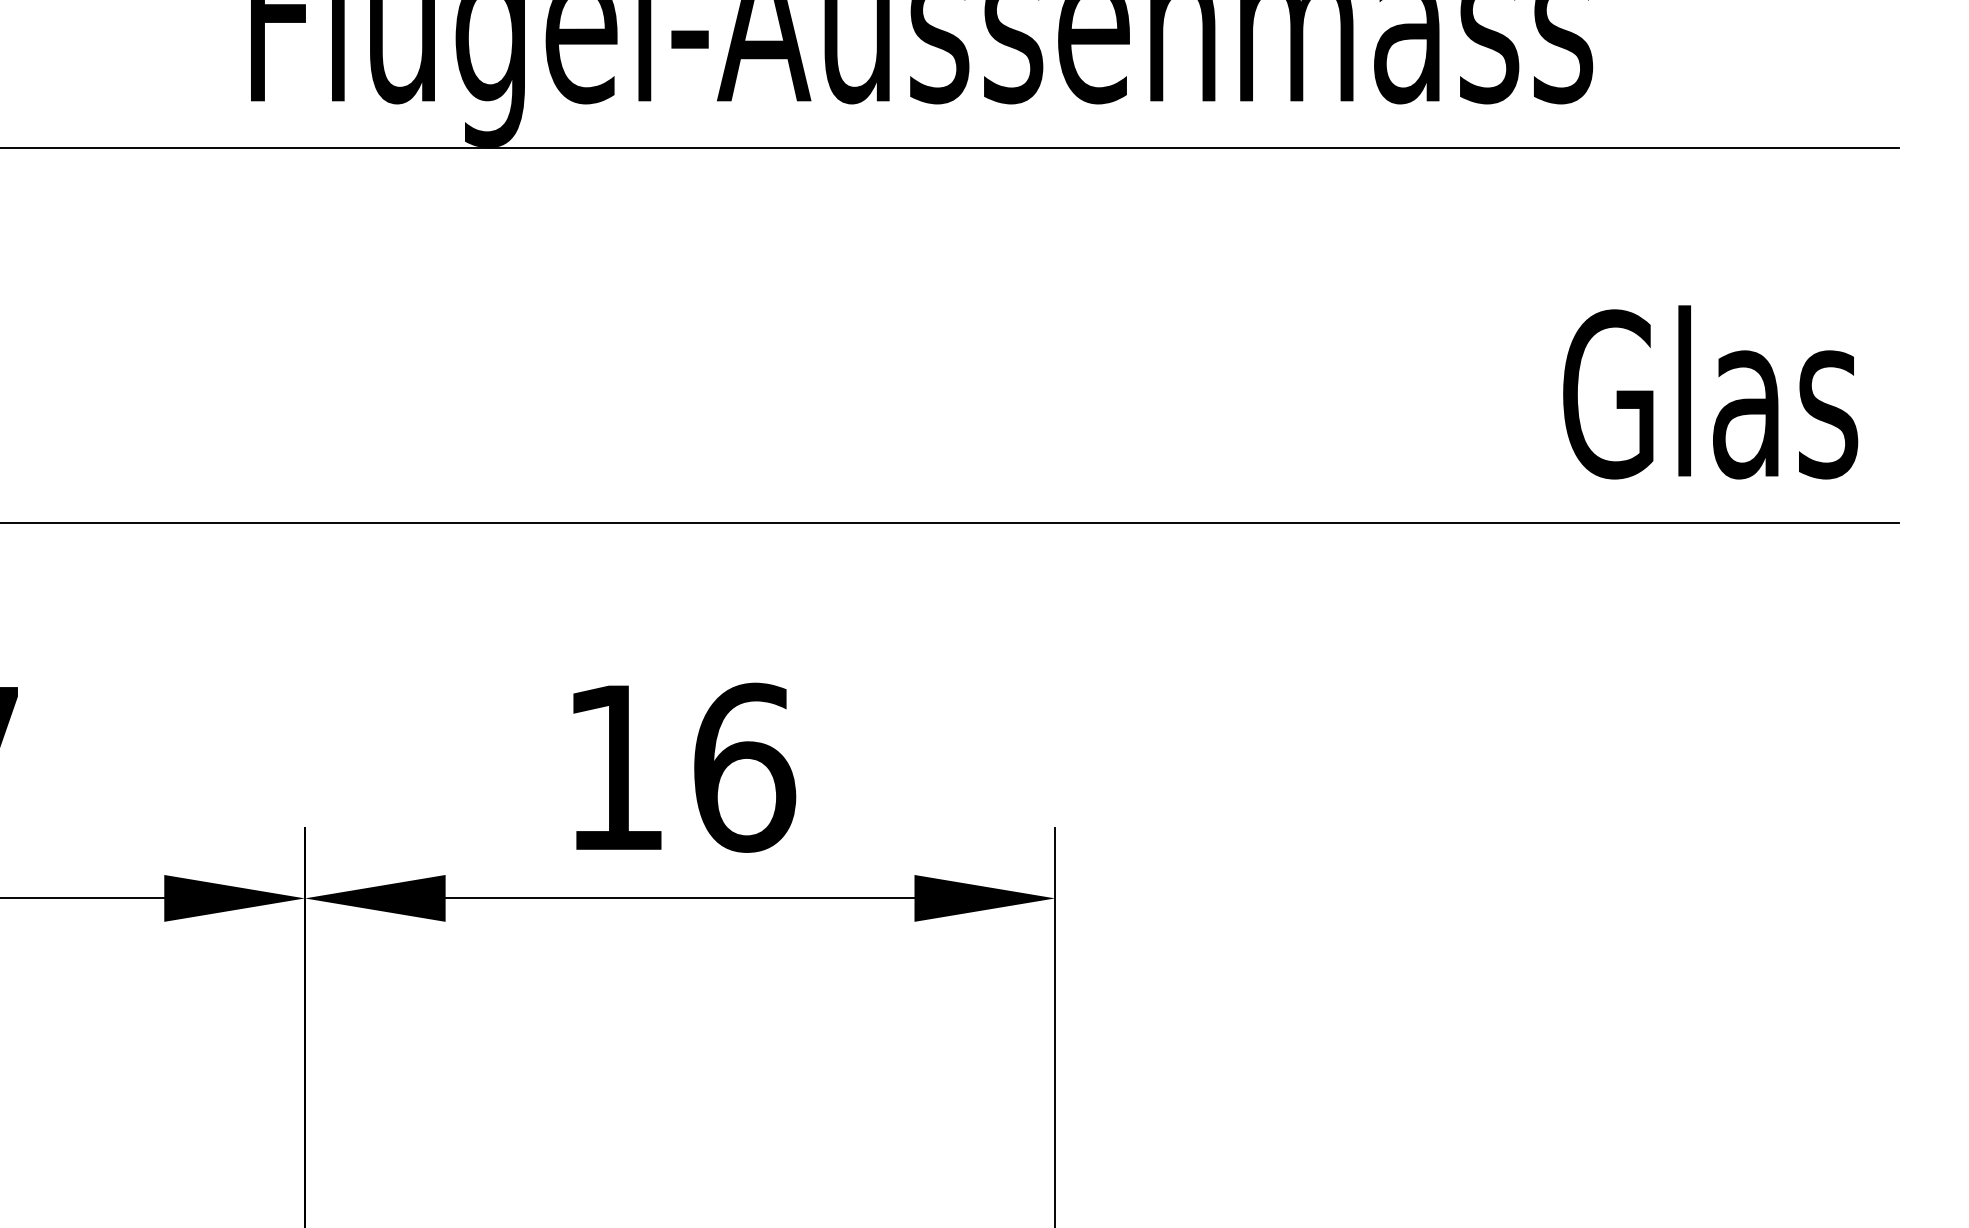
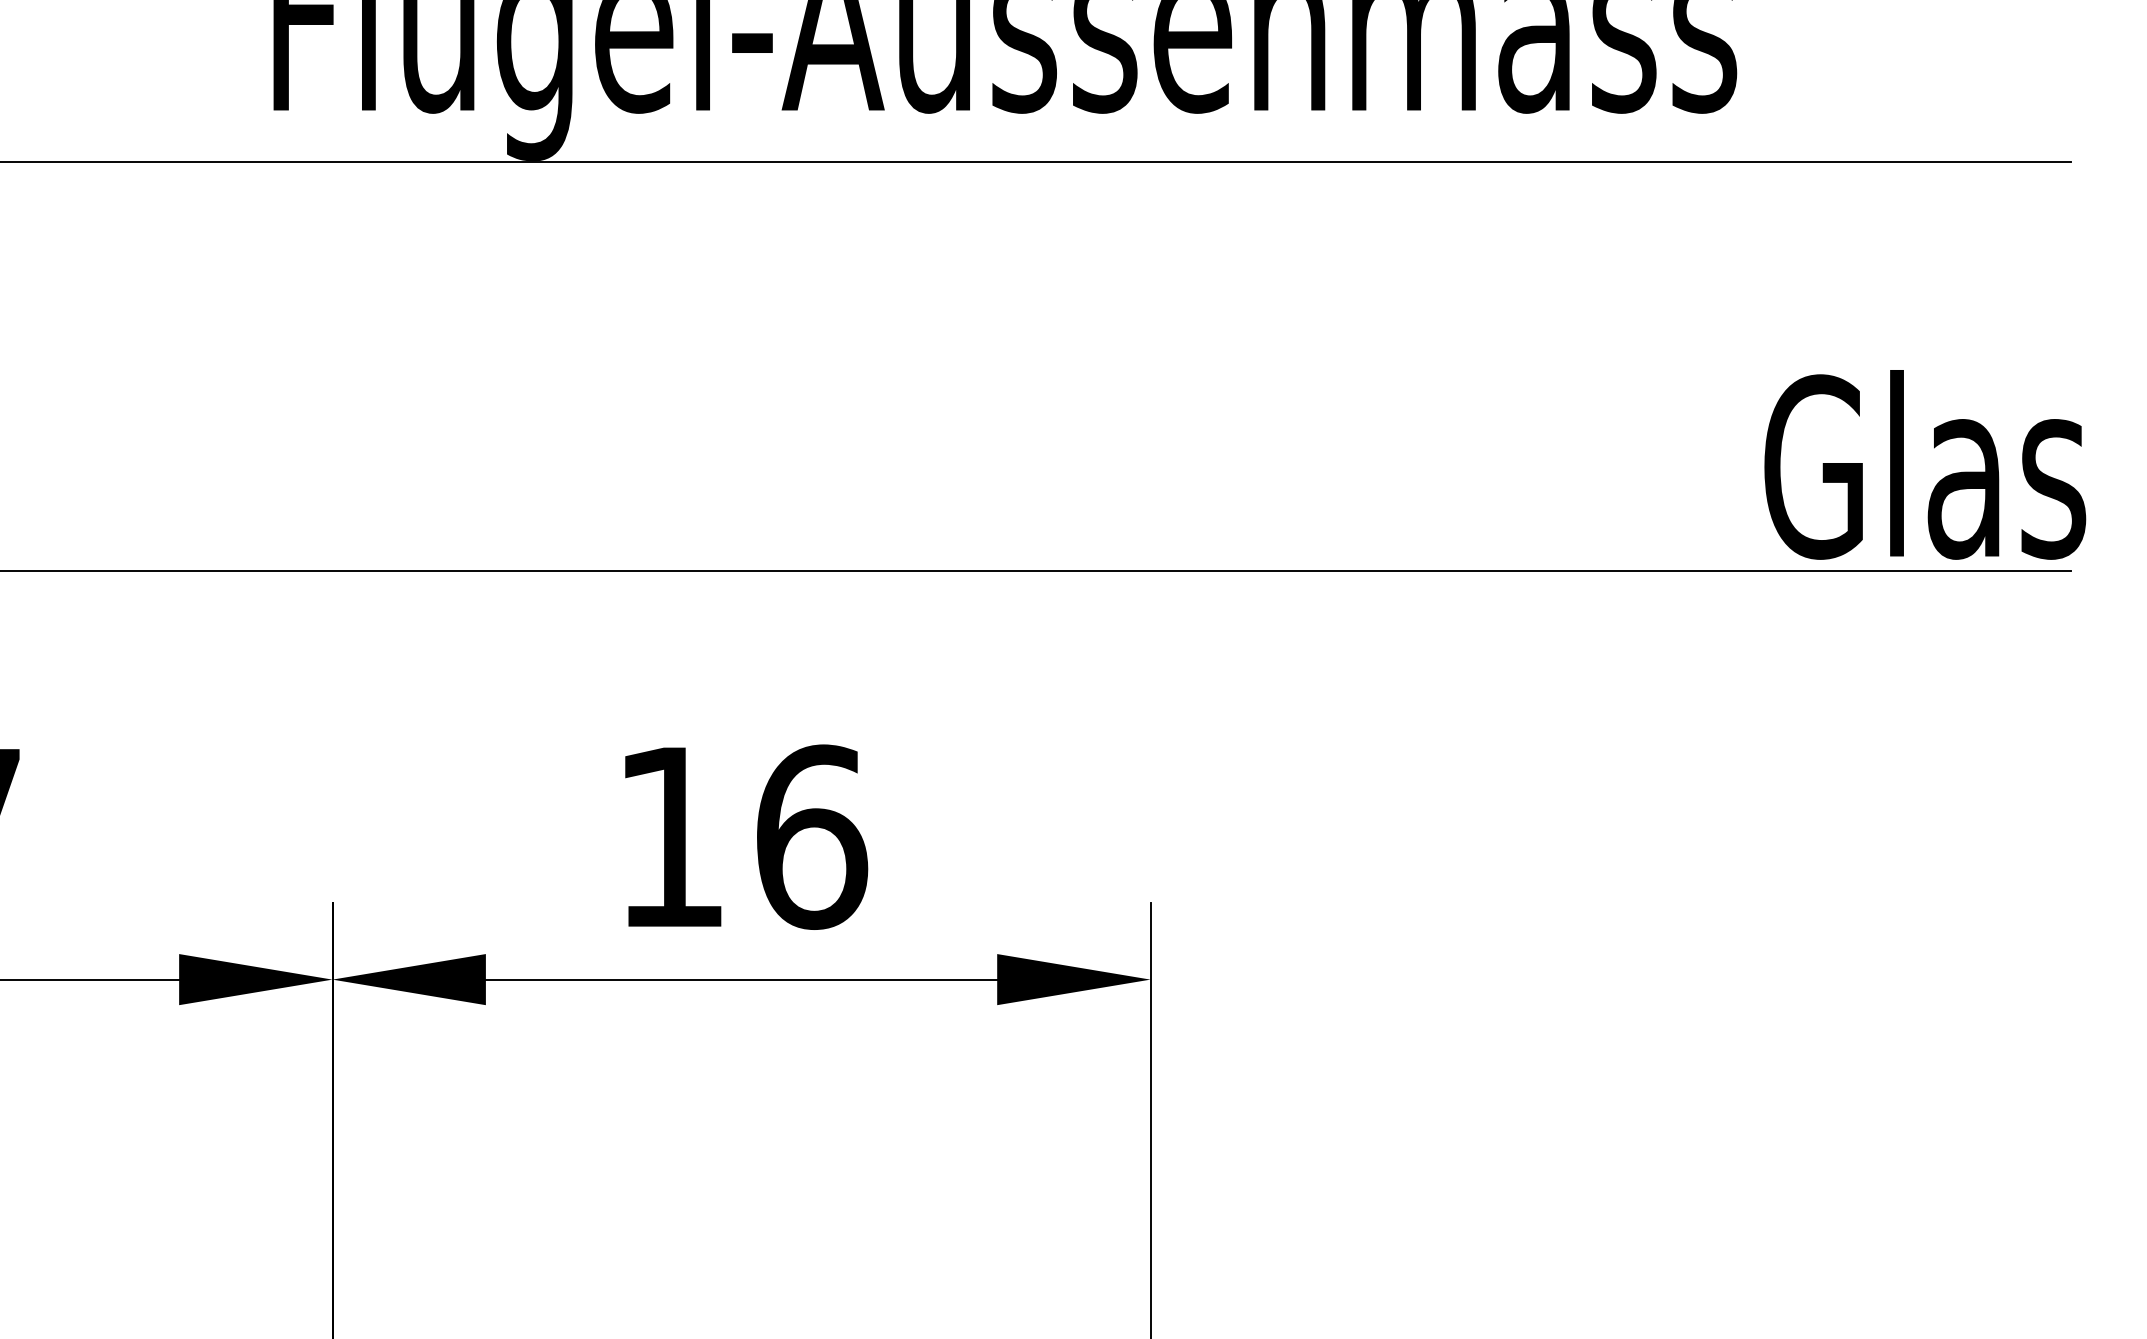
text: (1710, 392) -> (1925, 464), moved

